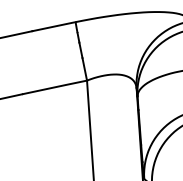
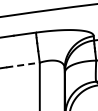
line: (55, 86) -> (23, 64), solid -> dashed

